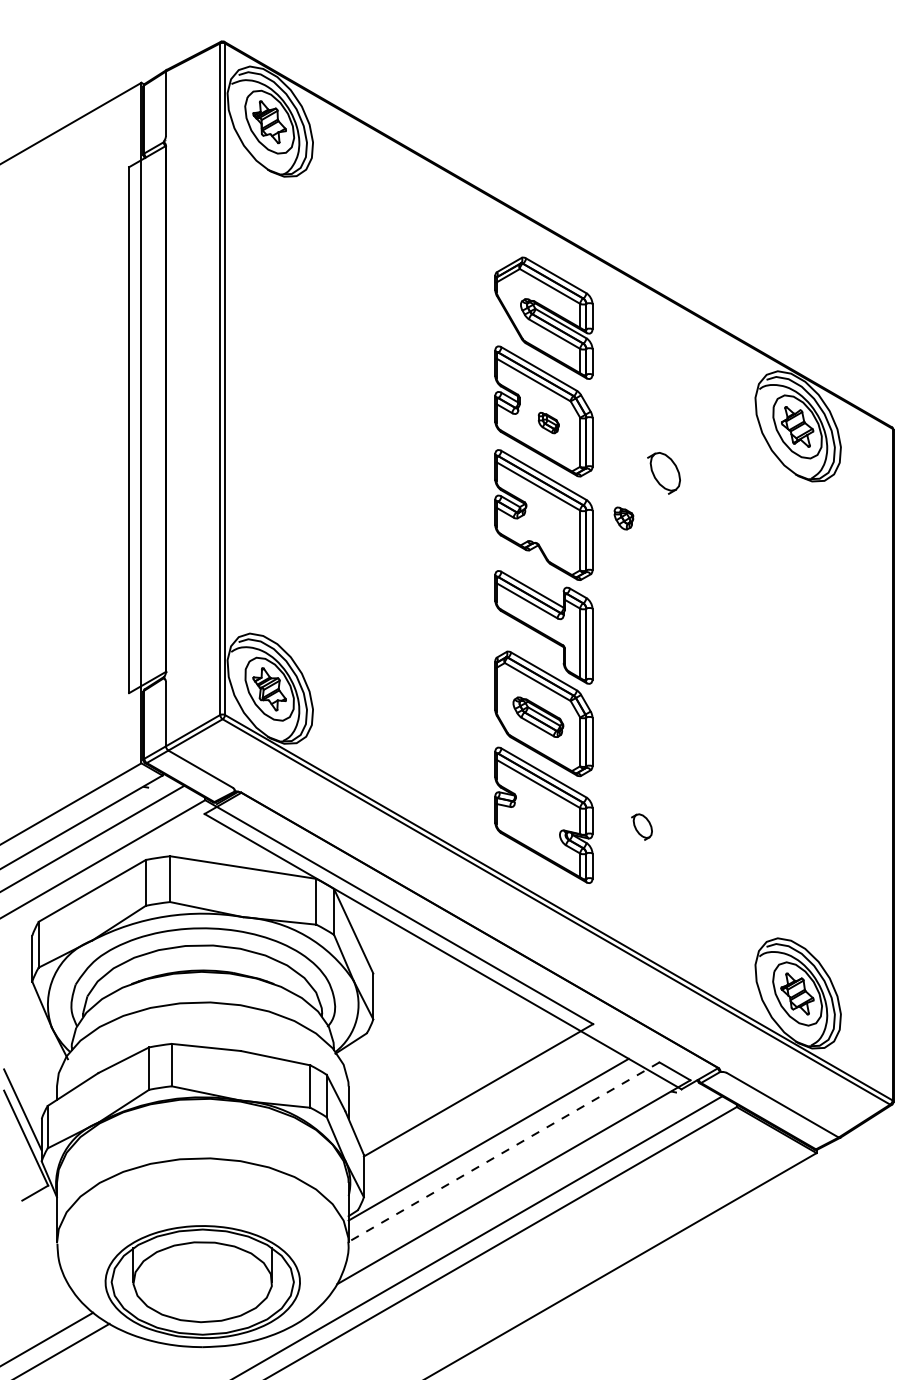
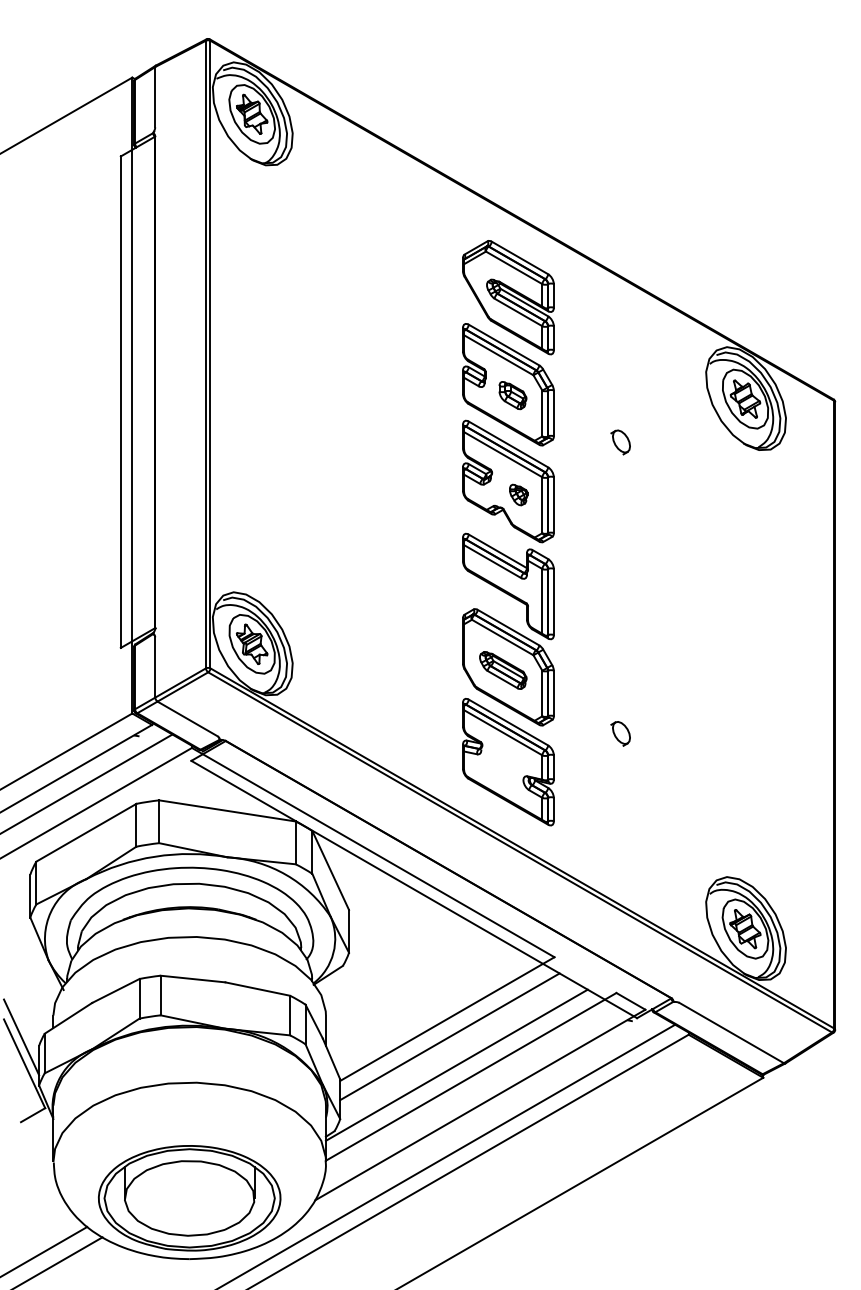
part: (548, 422) -> (512, 395), size x1.43
part: (663, 472) -> (620, 441), size x0.62
part: (623, 518) -> (518, 495), moved
part: (641, 826) -> (620, 733), moved
line: (480, 1109) -> (449, 1037), added
line: (503, 1152) -> (470, 1077), dashed -> solid

